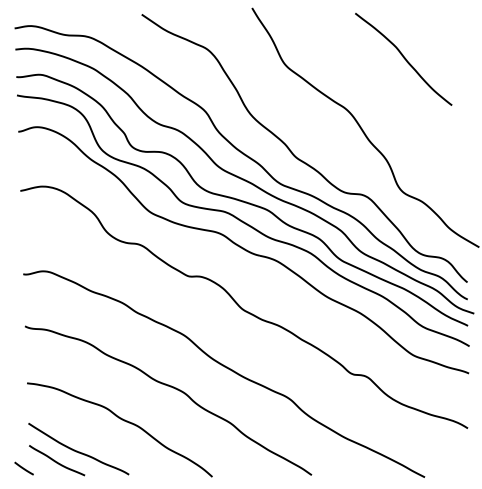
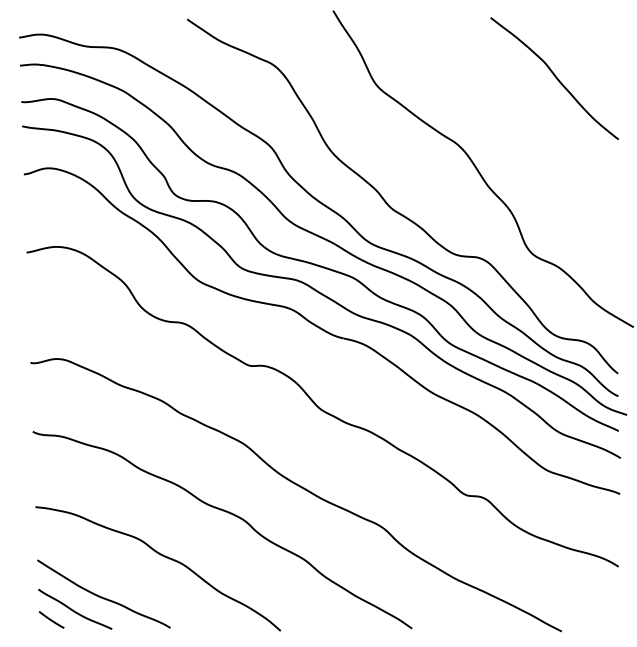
curve: (404, 59) -> (555, 78), moved
line: (24, 468) -> (51, 619), moved

